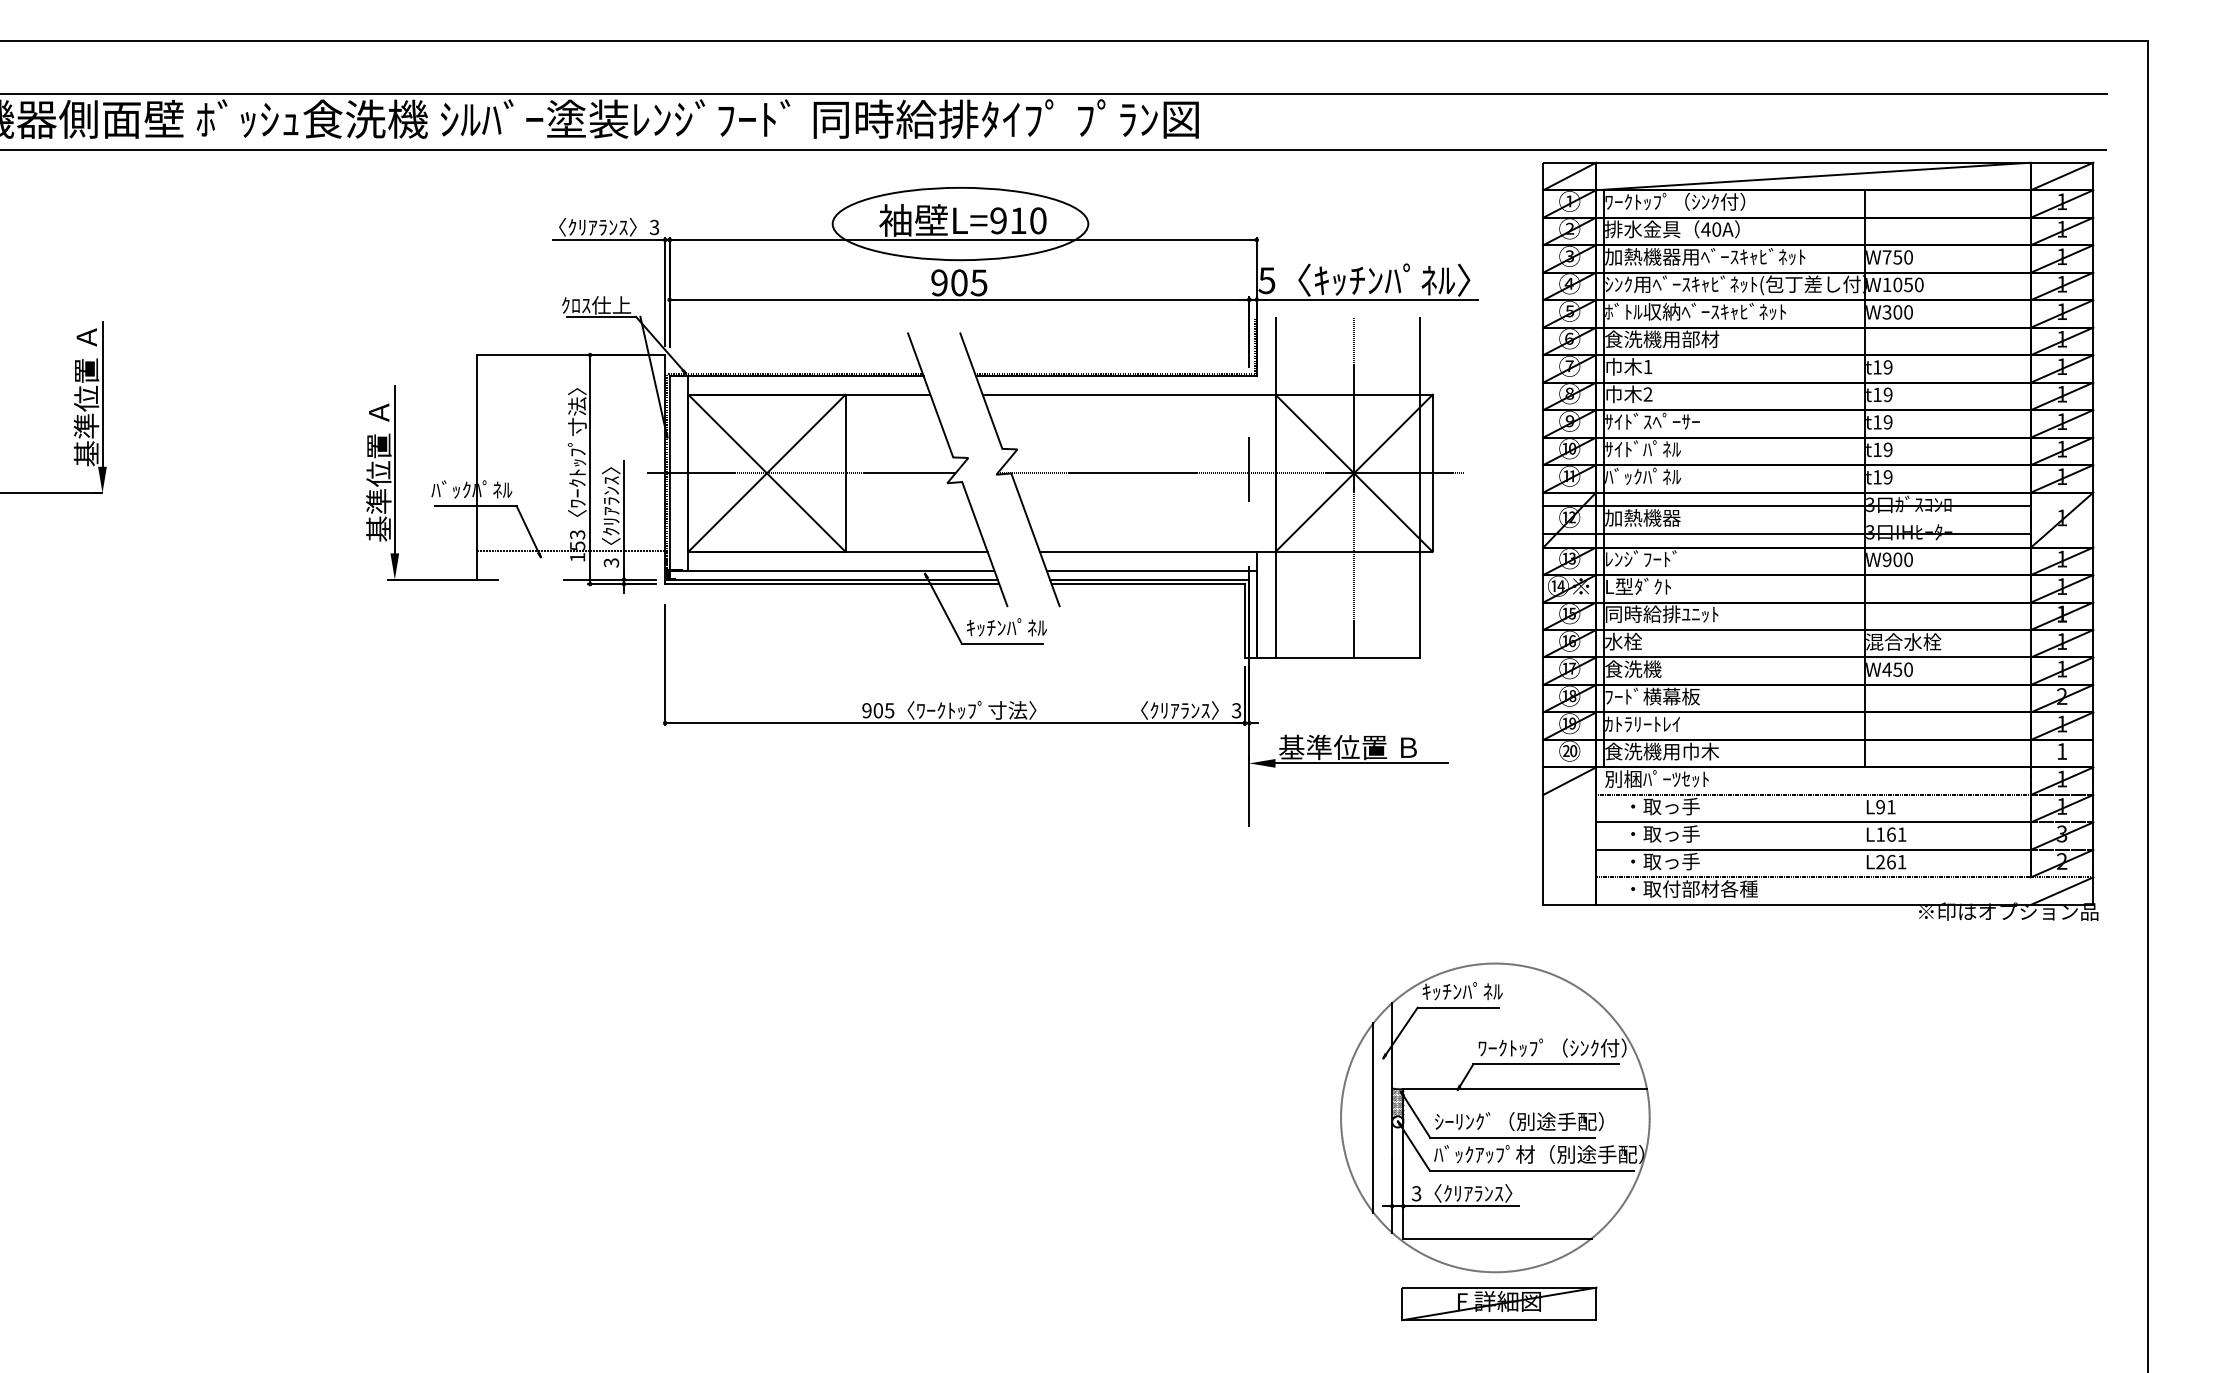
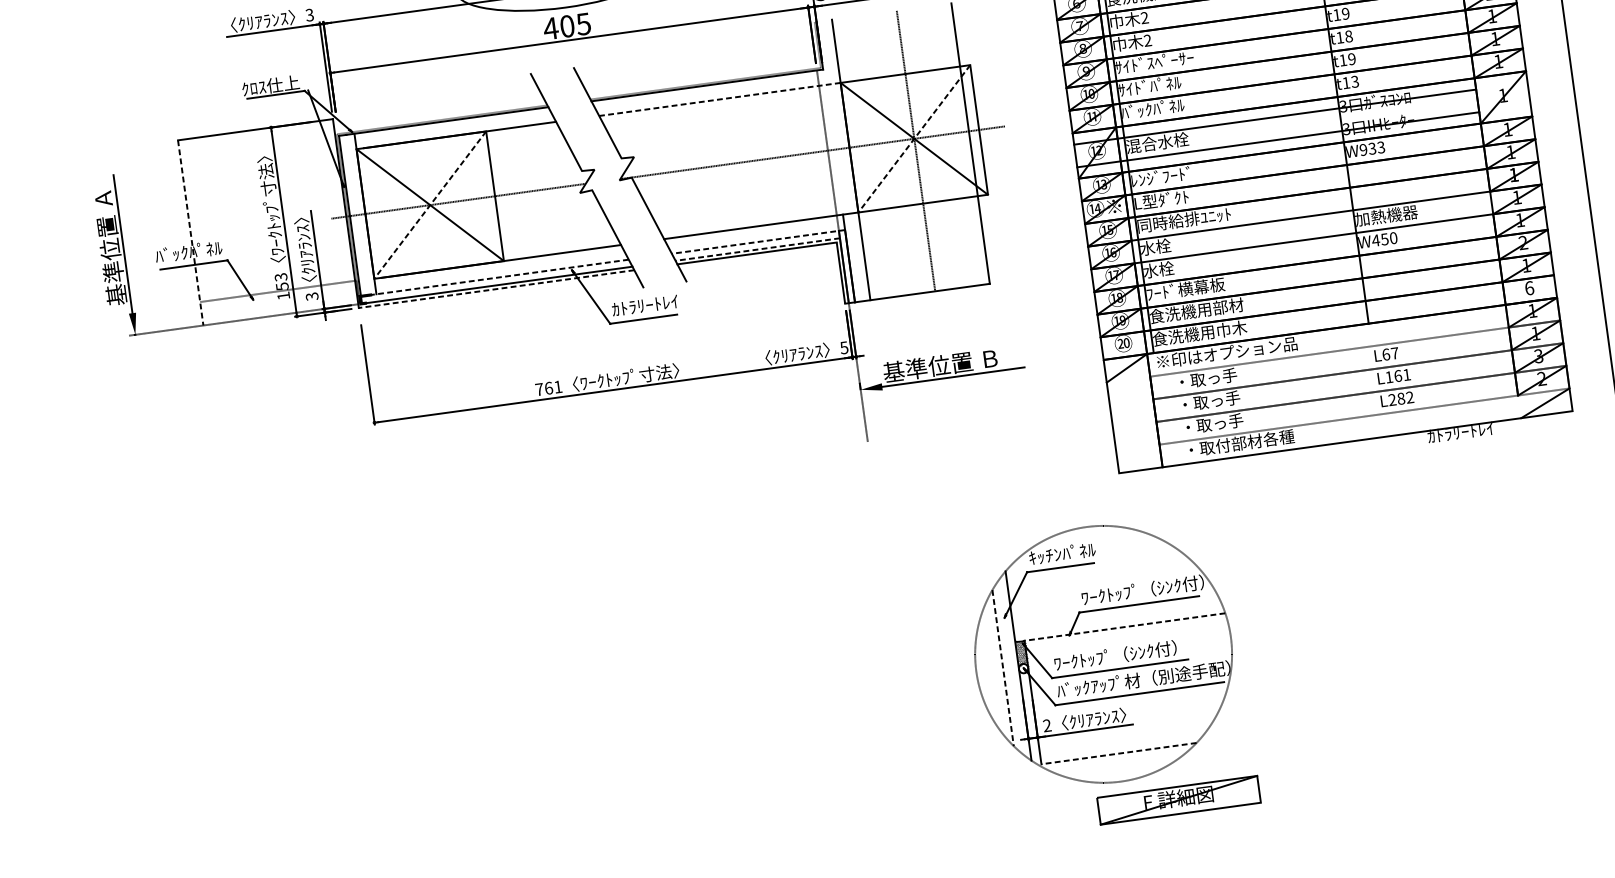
text: (939, 282) -> (550, 28), 905 -> 405
text: (1647, 366) -> (1144, 17), 1 -> 2
line: (1128, 394) -> (719, 99), solid -> dashed
text: (1887, 422) -> (1348, 36), t19 -> t18
line: (477, 467) -> (190, 233), solid -> dashed
line: (766, 473) -> (429, 205), solid -> dashed
line: (1353, 473) -> (913, 139), solid -> dashed
text: (1887, 477) -> (1354, 82), t19 -> t13
text: (1642, 517) -> (1157, 142), 加熱機器 -> 混合水栓
text: (1902, 559) -> (1376, 147), W900 -> W933
line: (831, 570) -> (494, 277), solid -> dashed
line: (1151, 570) -> (758, 241), solid -> dashed
line: (1149, 579) -> (757, 249), solid -> dashed
line: (831, 584) -> (496, 289), solid -> dashed
text: (1006, 627) -> (645, 305), ｷｯﾁﾝﾊﾟﾈﾙ -> ｶﾄﾗﾘｰﾄﾚｲ
text: (1903, 641) -> (1386, 215), 混合水栓 -> 加熱機器
text: (1633, 668) -> (1166, 268), 食洗機 -> 水栓
text: (878, 710) -> (548, 388), 905 -> 761
text: (1236, 710) -> (844, 347), 3 -> 5
text: (1662, 723) -> (1196, 310), ｶﾄﾗﾘｰﾄﾚｲ -> 食洗機用部材
text: (2062, 751) -> (1529, 288), 1 -> 6
text: (1690, 778) -> (1226, 352), 別梱ﾊﾟｰﾂｾｯﾄ -> ※印はオプション品
text: (1885, 807) -> (1390, 354), L91 -> L67
text: (1896, 861) -> (1405, 397), L261 -> L282
text: (2007, 911) -> (1502, 426), ※印はオプション品 -> ｶﾄﾗﾘｰﾄﾚｲ
line: (1525, 1088) -> (1125, 626), solid -> dashed
line: (1373, 1117) -> (1003, 667), solid -> dashed
text: (1519, 1121) -> (1123, 654), ｼｰﾘﾝｸﾞ（別途手配） -> ﾜｰｸﾄｯﾌﾟ（ｼﾝｸ付）
text: (1416, 1193) -> (1047, 725), 3 -> 2
line: (1497, 1238) -> (1118, 753), solid -> dashed
part: (1499, 1303) -> (1179, 799), moved

